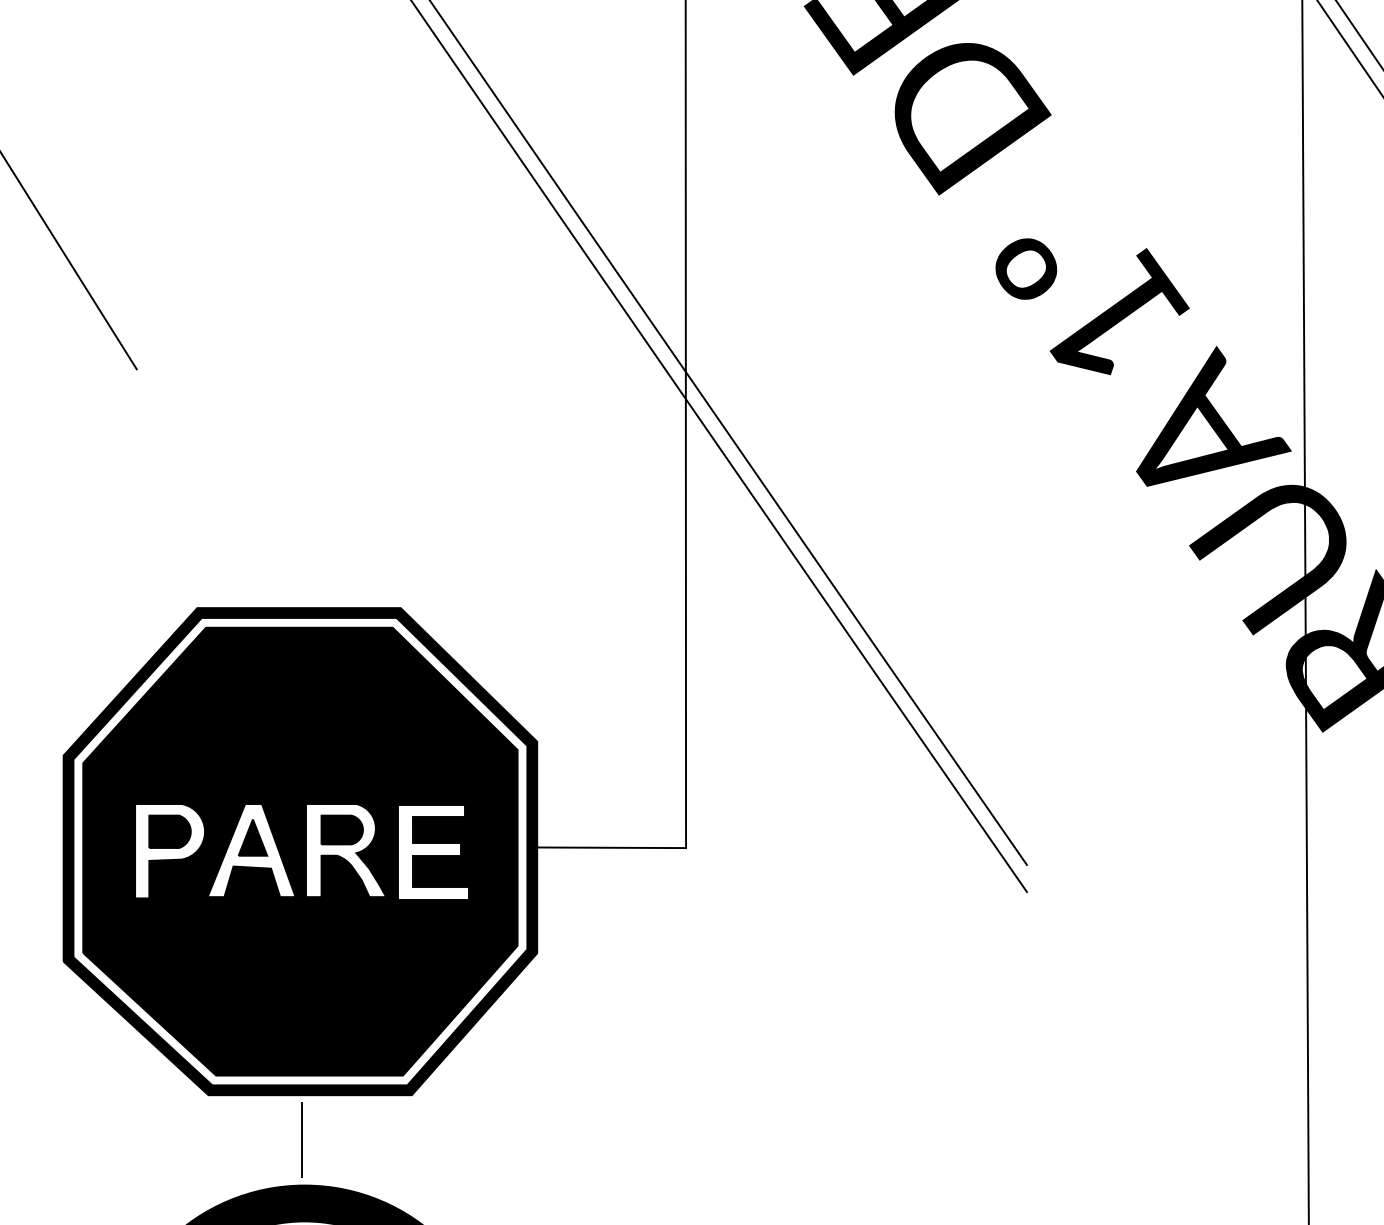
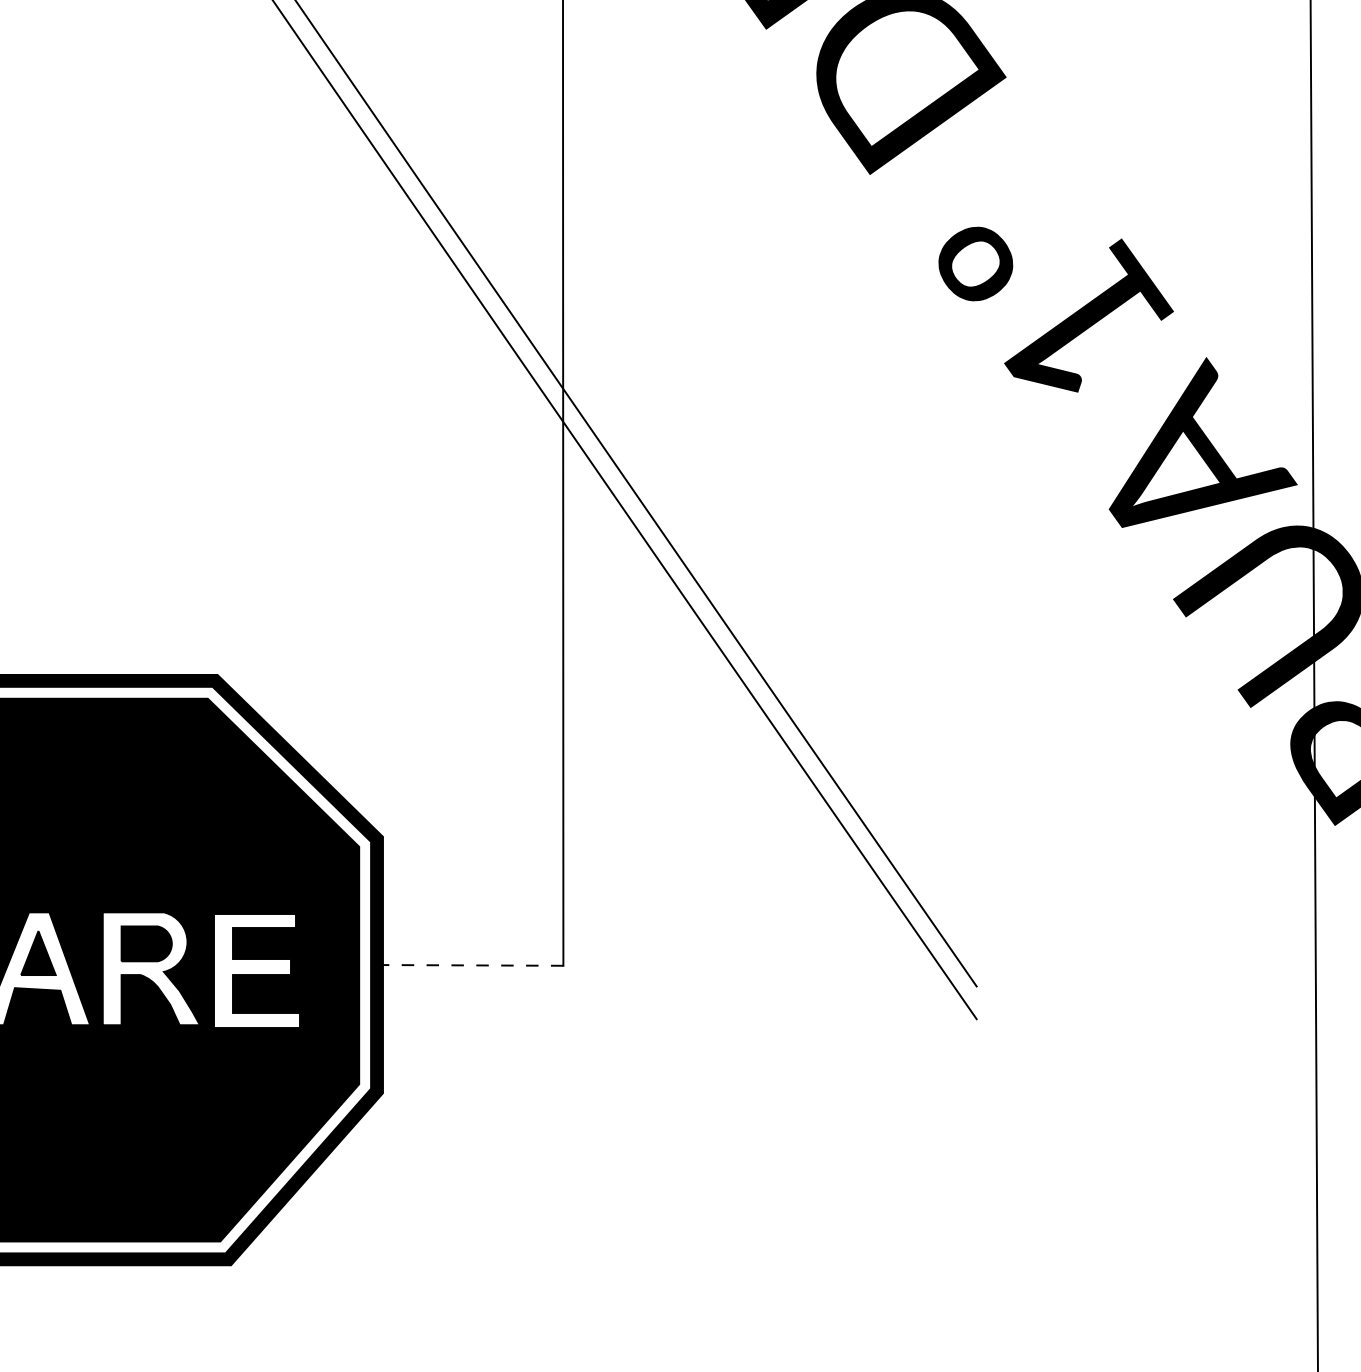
line: (611, 847) -> (473, 965), solid -> dashed
line: (301, 1139) -> (97, 1318), removed

